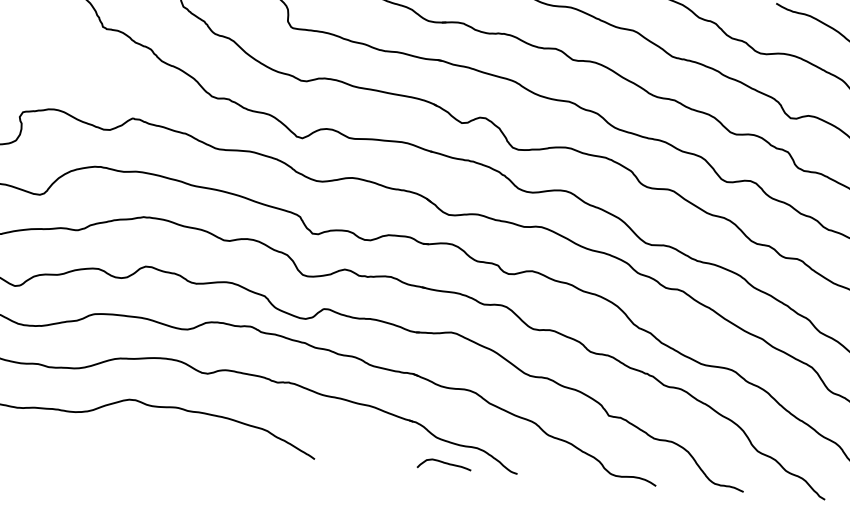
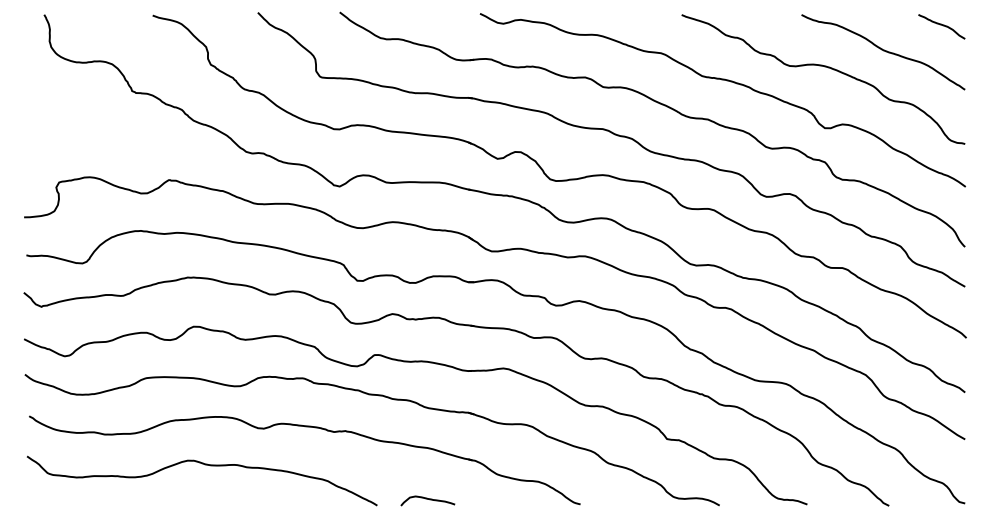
curve: (444, 463) -> (427, 499), moved

